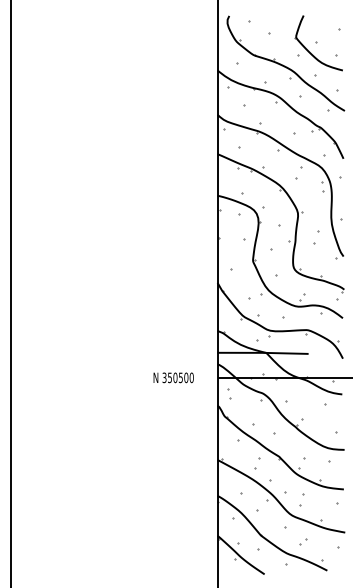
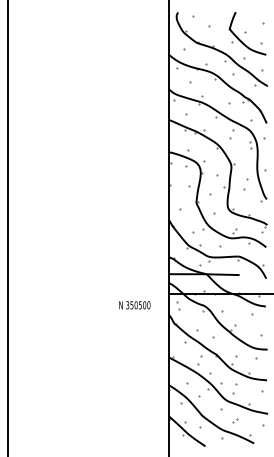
text: (173, 377) -> (134, 305), moved

